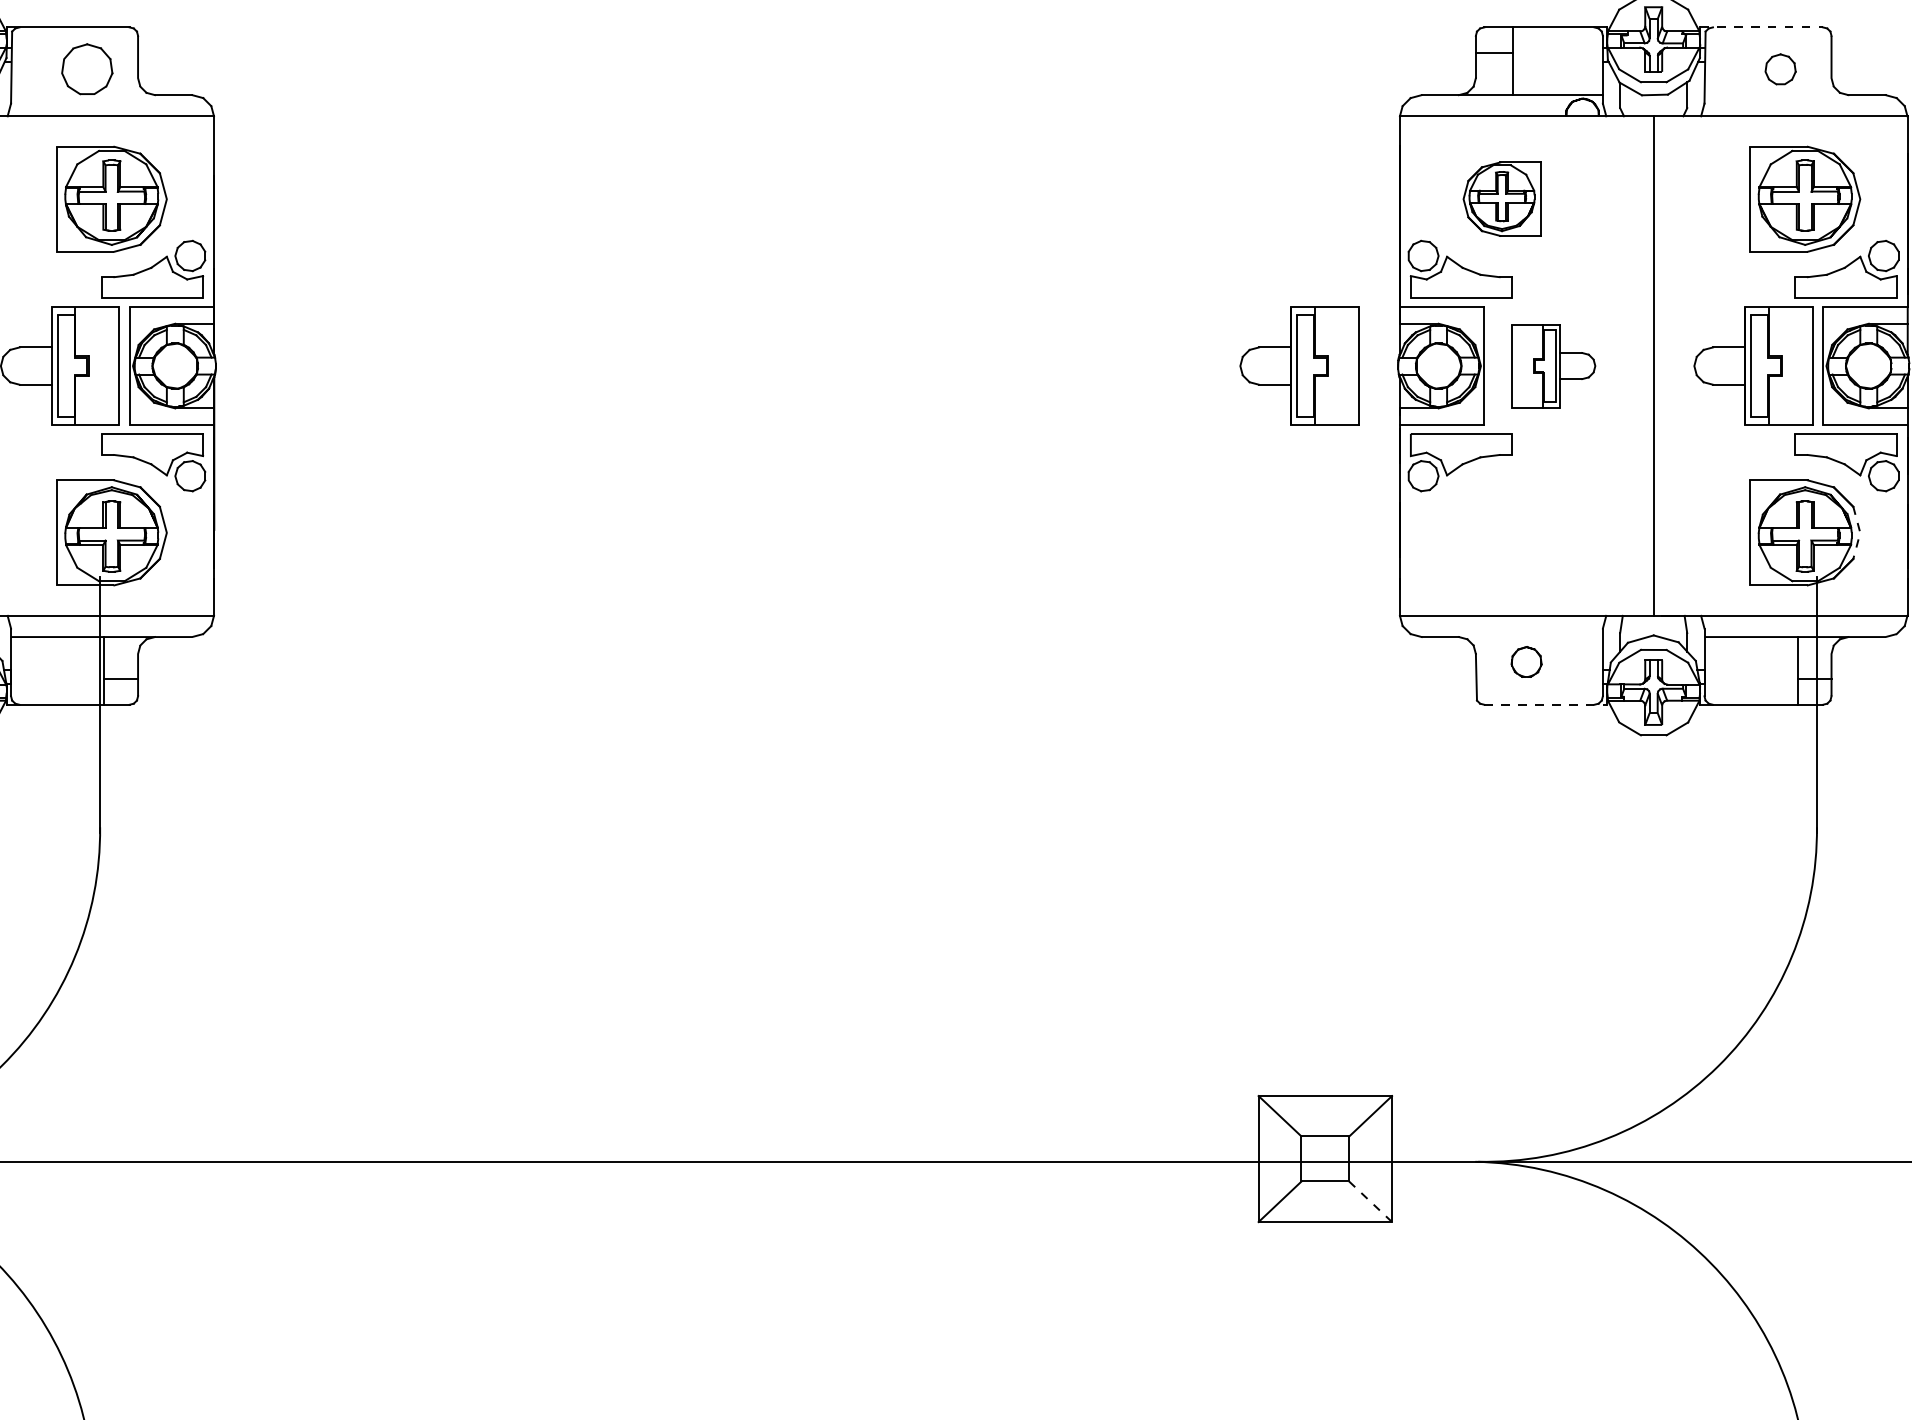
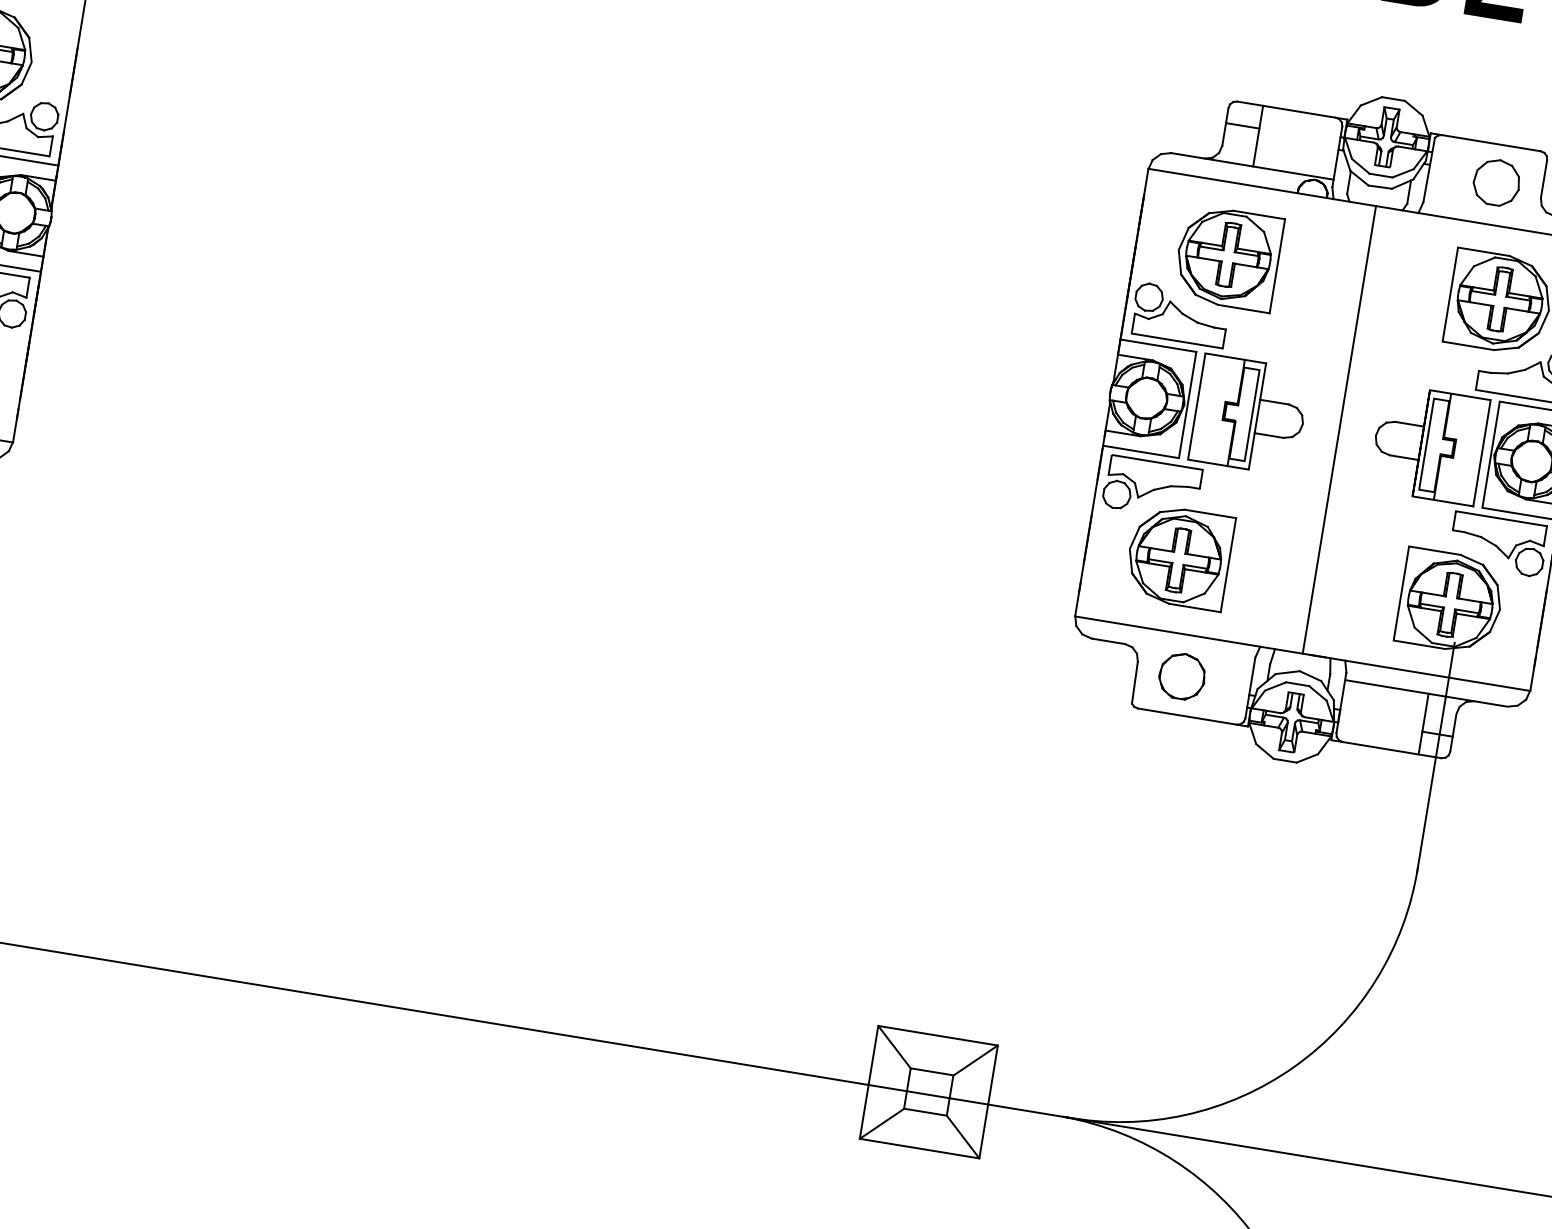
line: (1762, 27) -> (1486, 142), dashed -> solid
part: (1780, 69) -> (1496, 182), size x1.67
part: (1501, 198) -> (1227, 257), size x1.43
part: (1299, 365) -> (1022, 377), removed
part: (1553, 365) -> (1249, 414), size x1.43
part: (1501, 532) -> (1178, 556), added
line: (1860, 532) -> (1500, 609), dashed -> solid
part: (1526, 661) -> (1182, 675), size x1.67
line: (1546, 704) -> (1193, 717), dashed -> solid
line: (1370, 1201) -> (963, 1136), dashed -> solid

